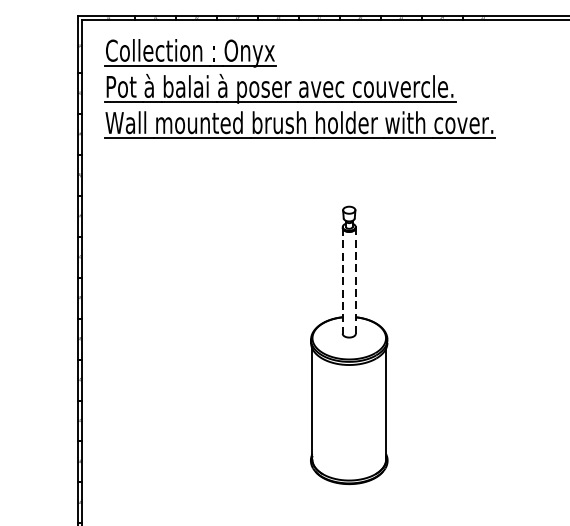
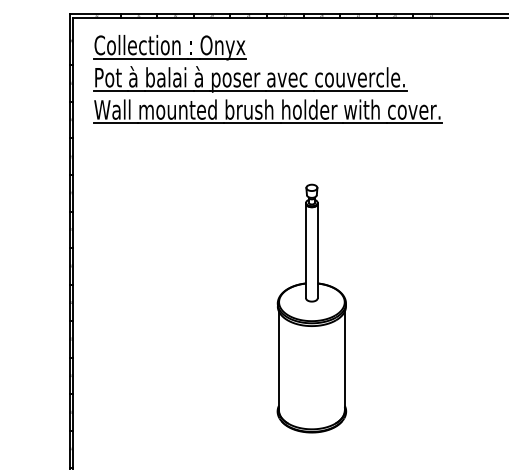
line: (355, 280) -> (317, 250), dashed -> solid
line: (343, 281) -> (306, 251), dashed -> solid

